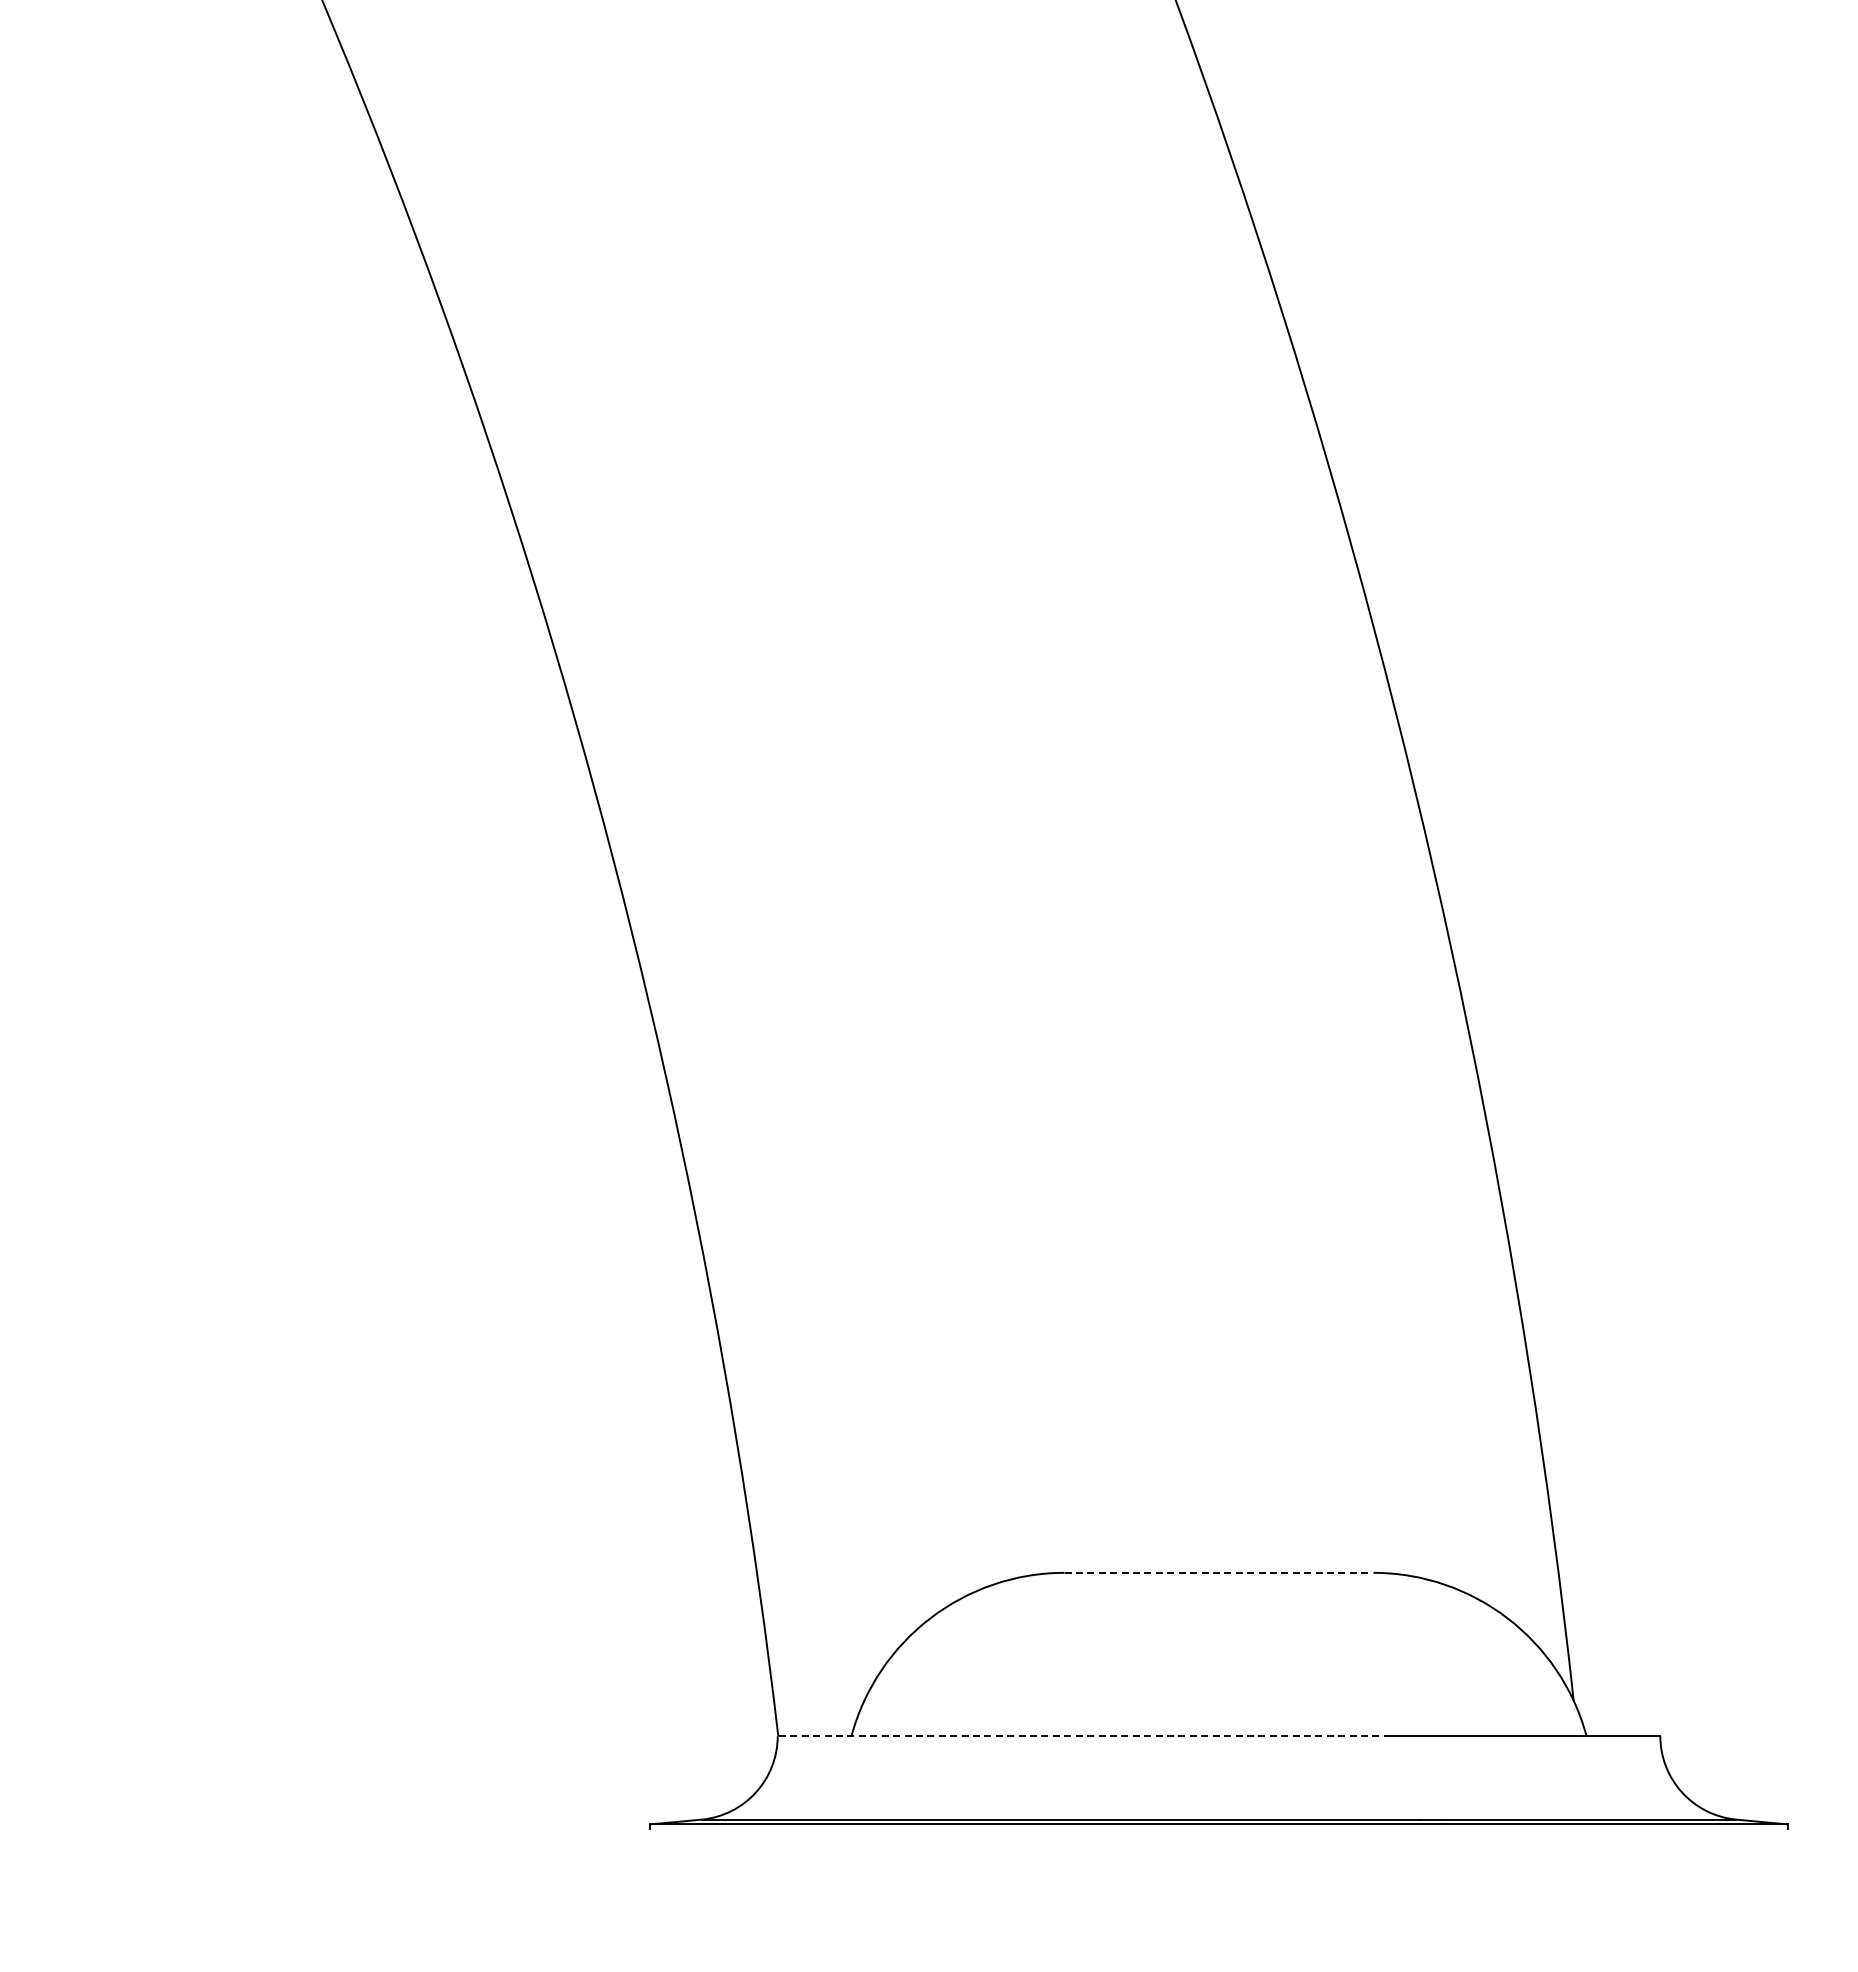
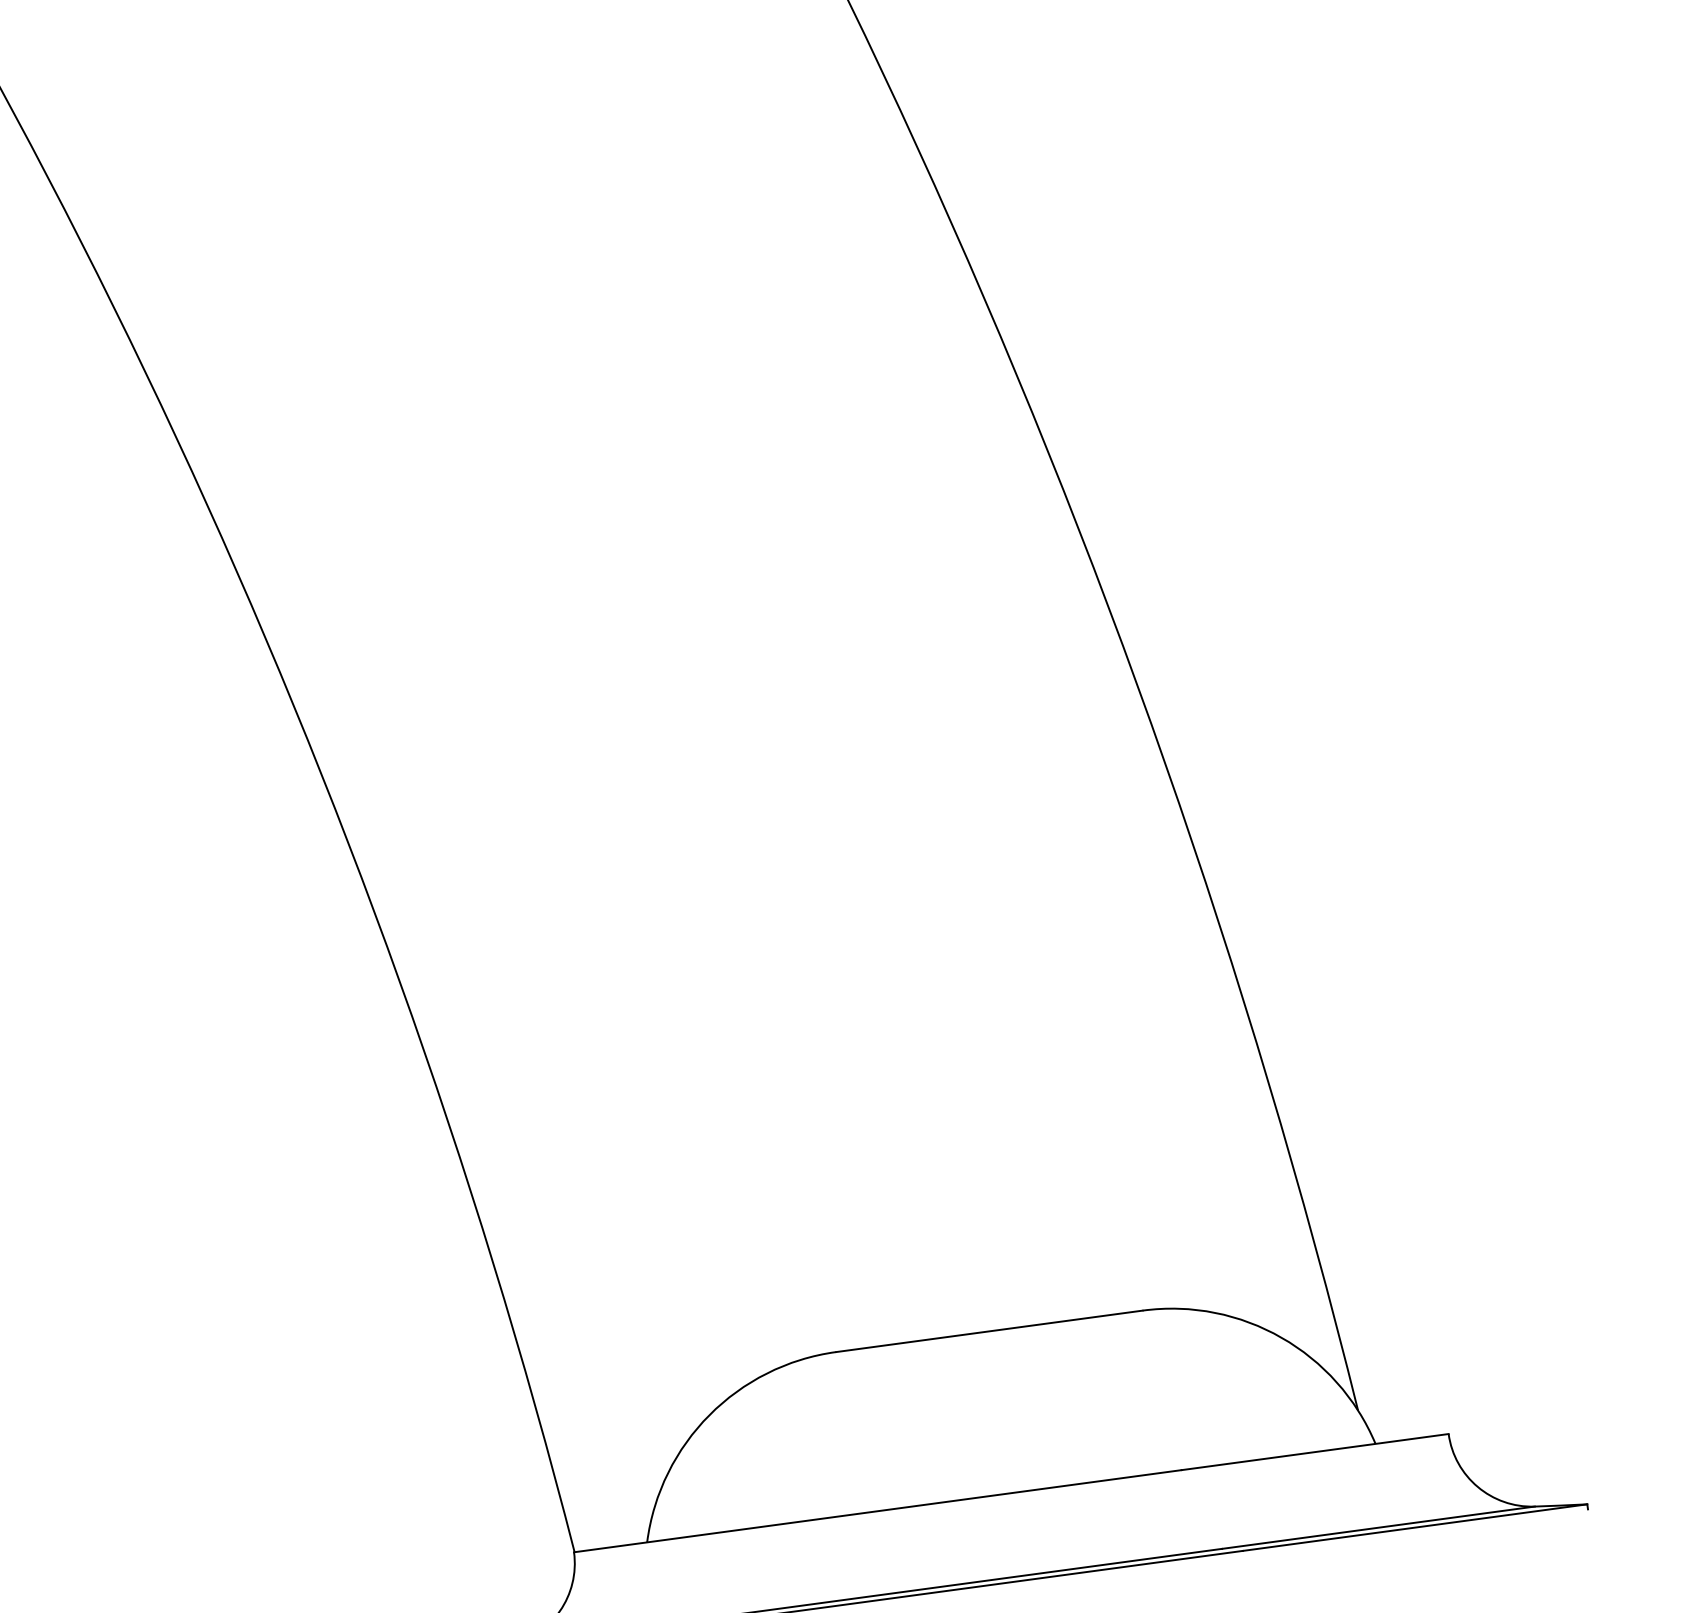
line: (1219, 1572) -> (989, 1330), dashed -> solid
line: (1084, 1736) -> (878, 1511), dashed -> solid

